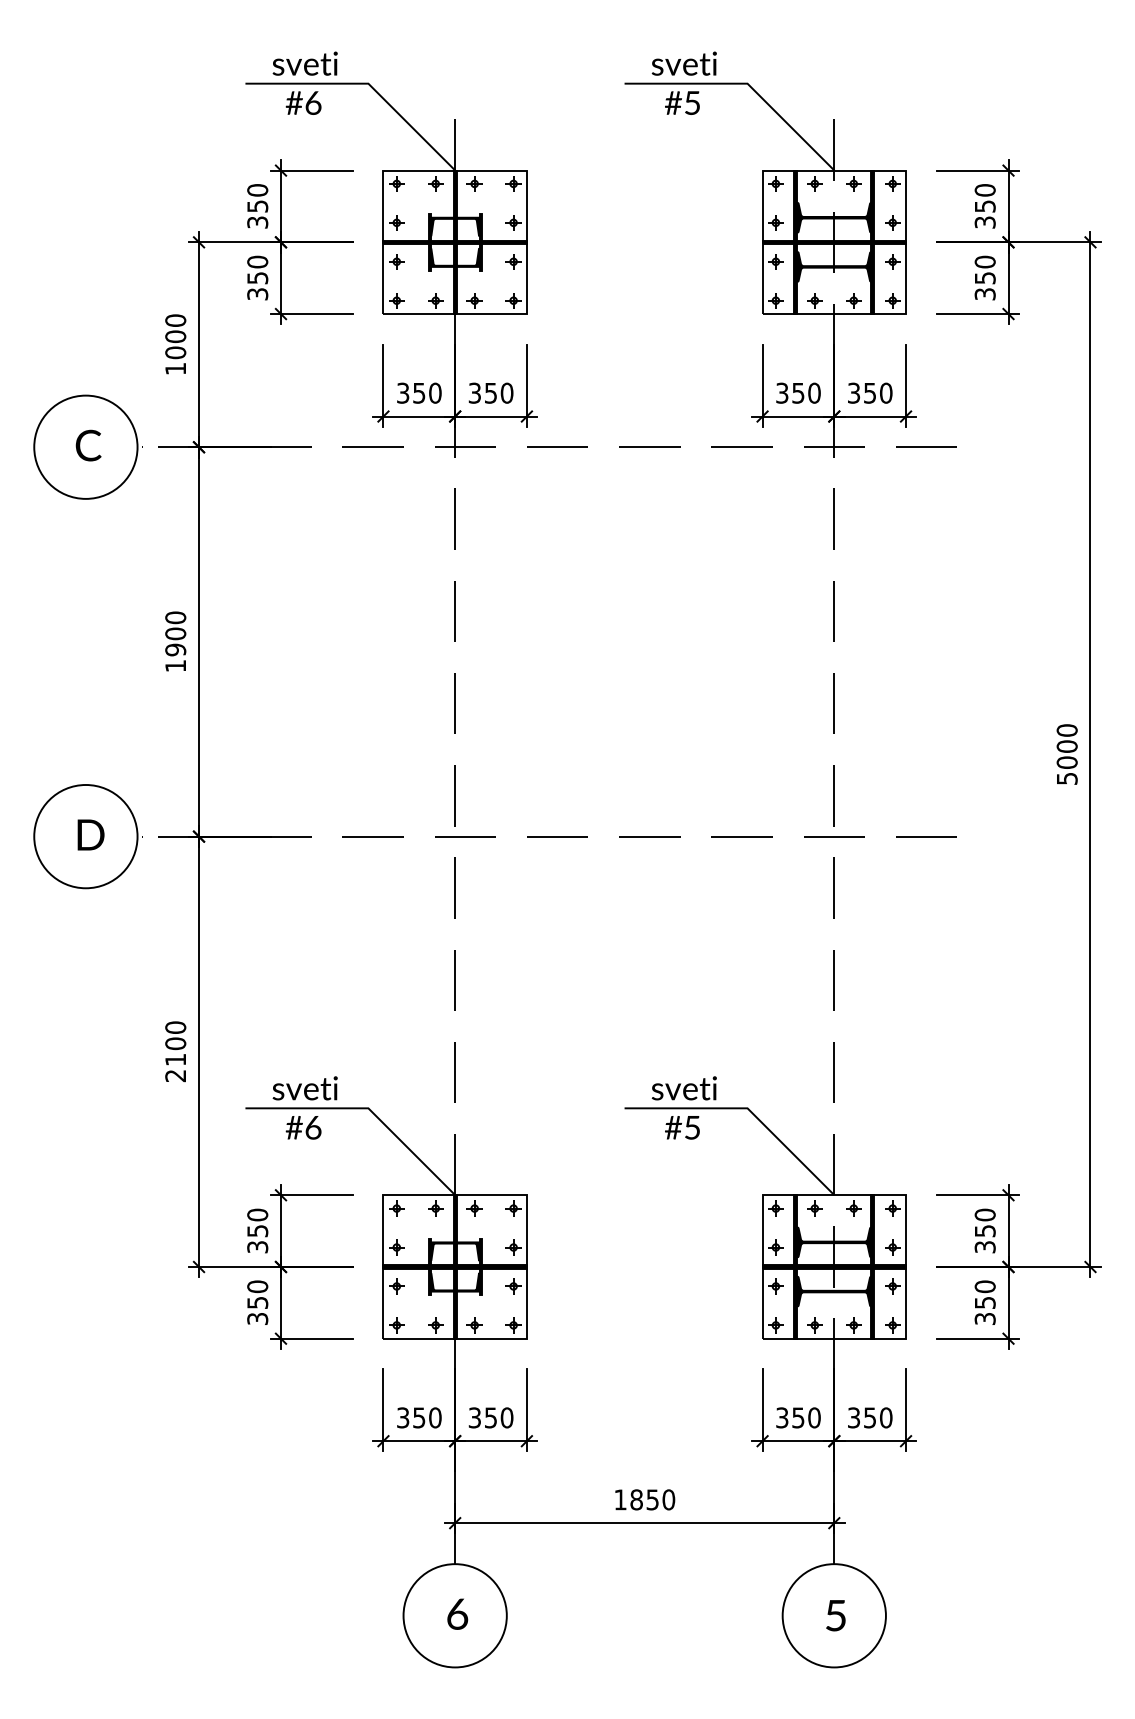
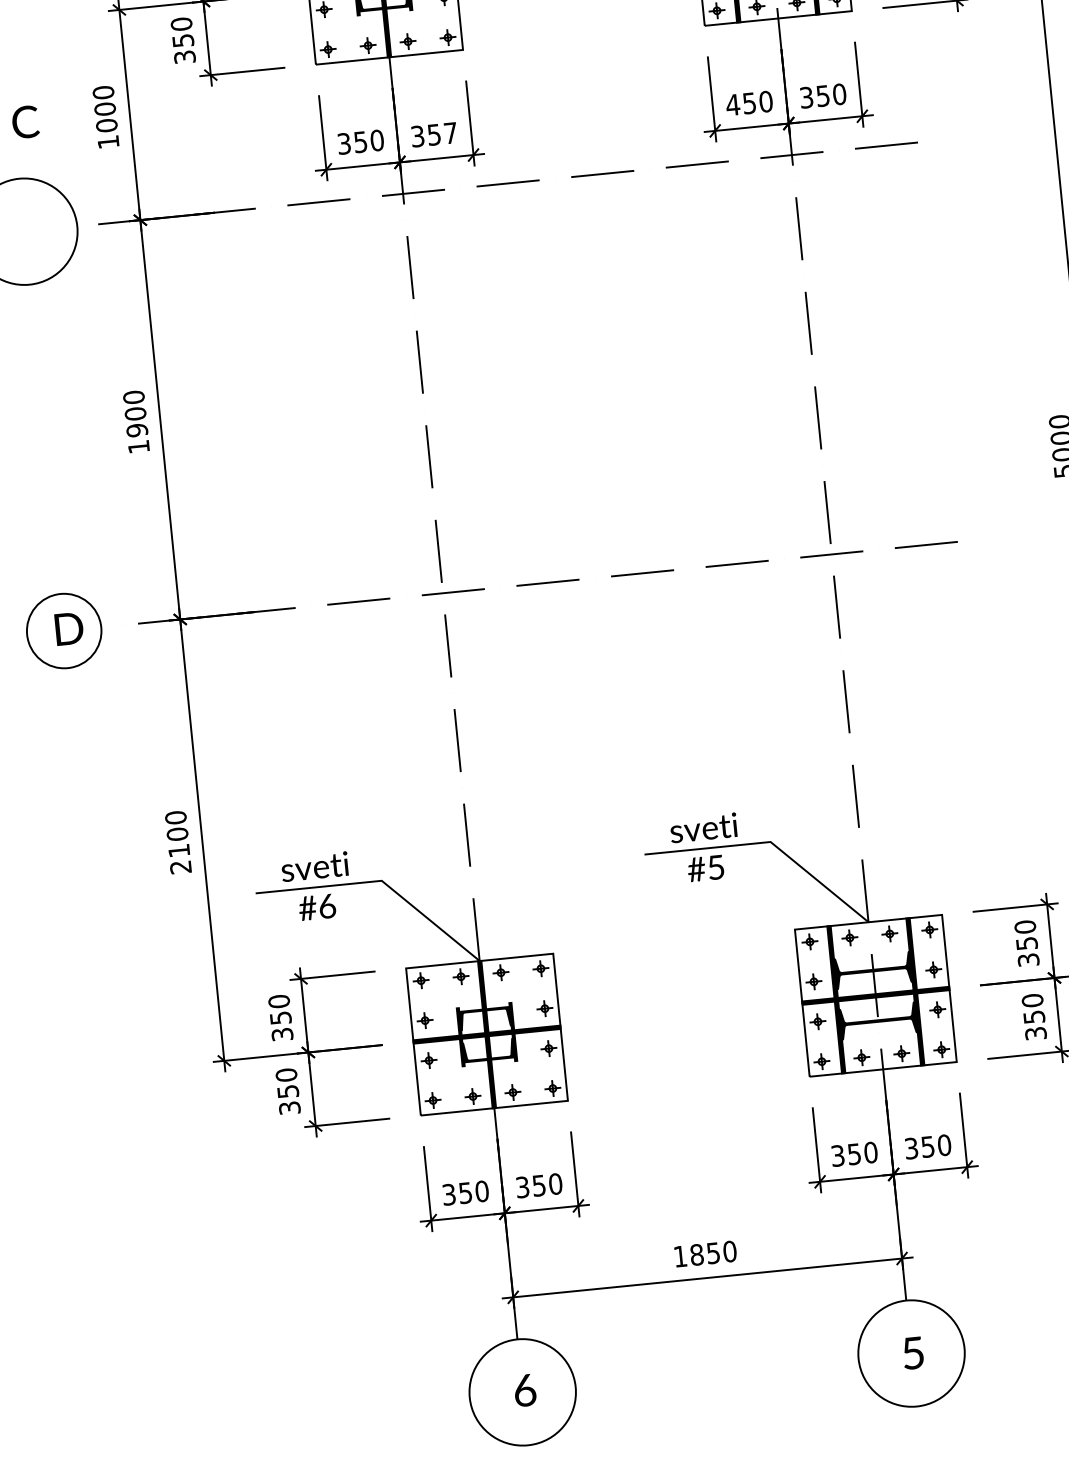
text: (506, 392) -> (450, 132), 350 -> 357
text: (781, 392) -> (732, 104), 350 -> 450
text: (88, 445) -> (25, 122), moved
circle: (85, 836) -> (63, 630), size x0.7

